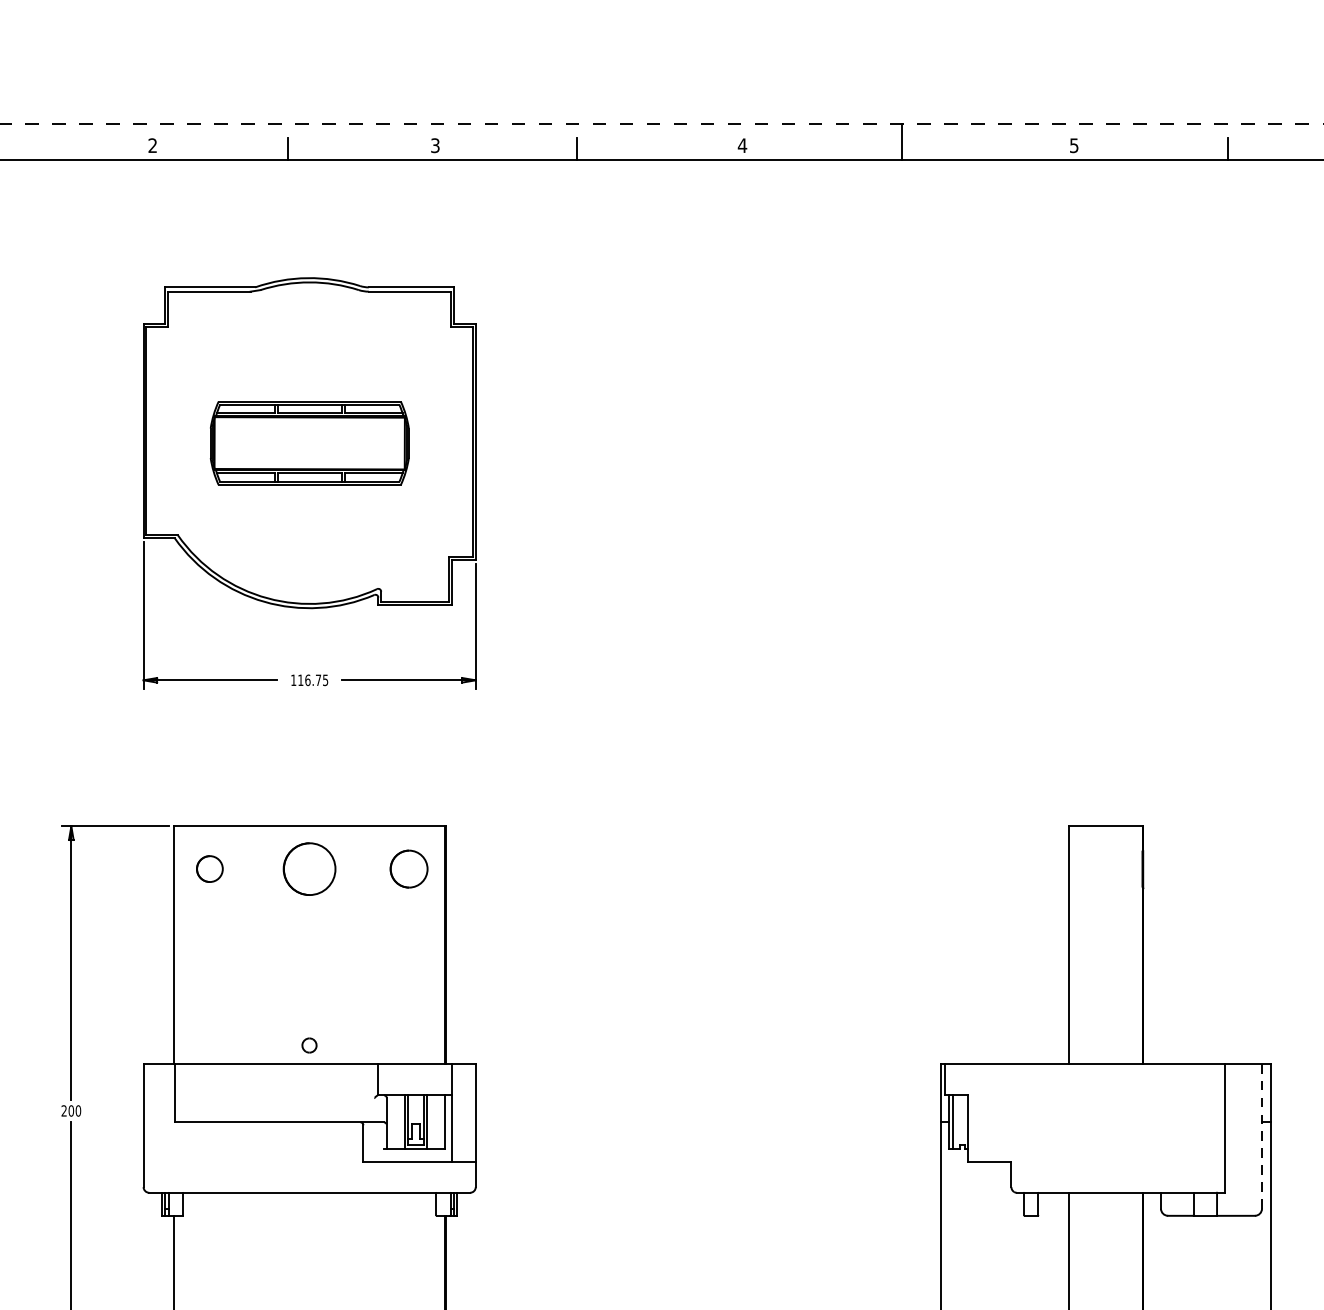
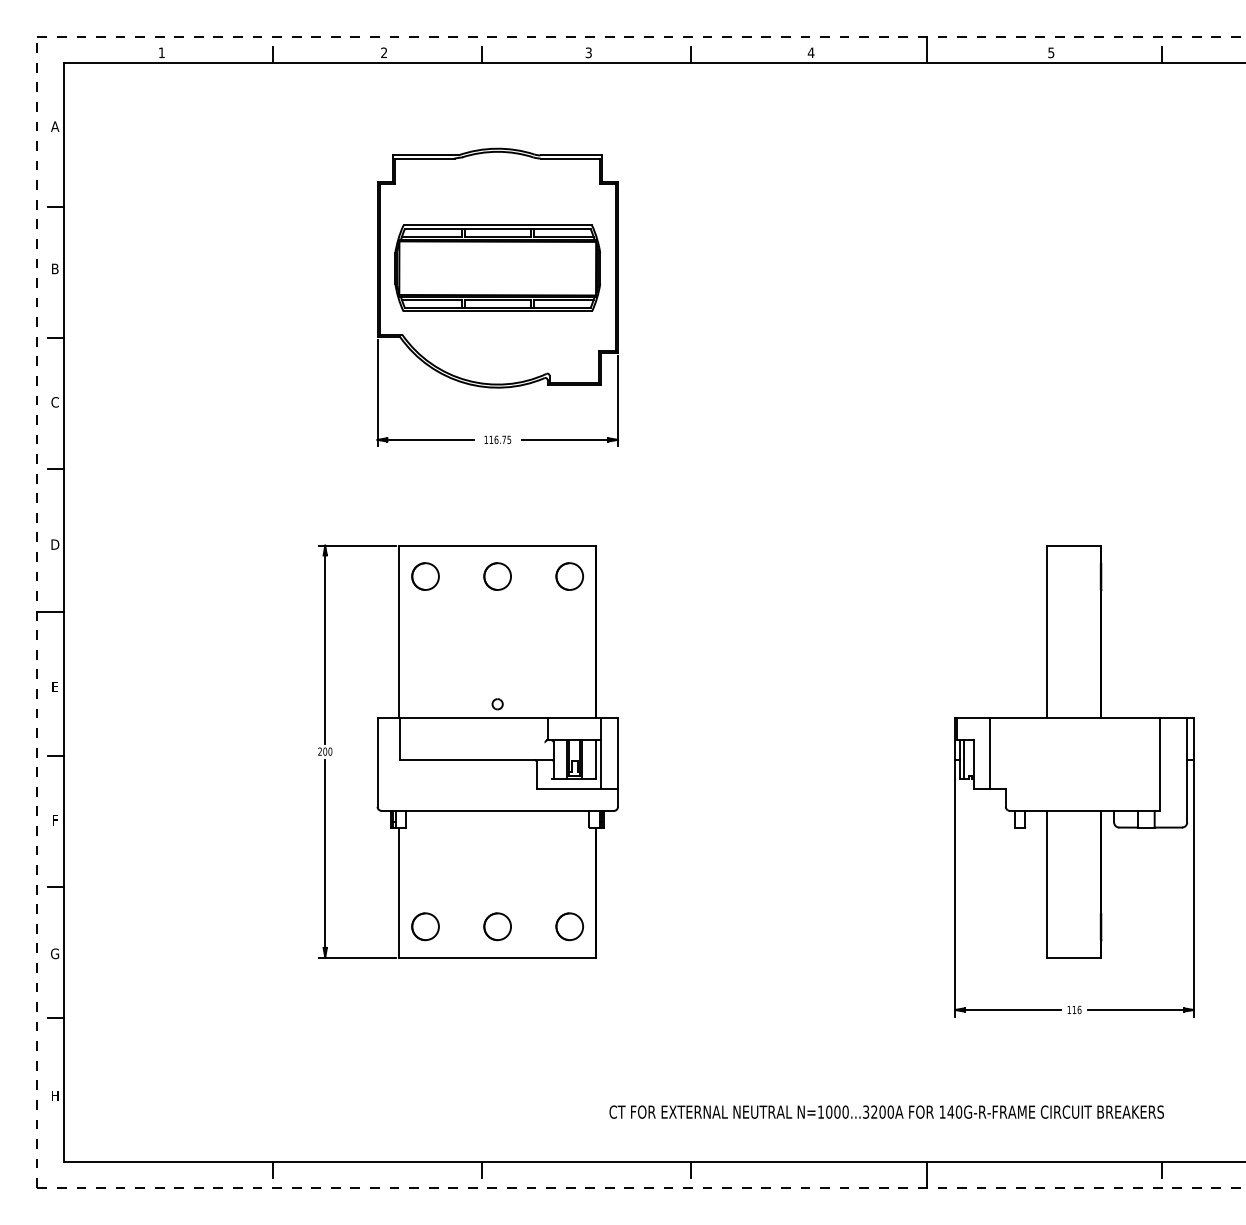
part: (309, 442) -> (497, 267), size x1.43
circle: (209, 869) -> (425, 576), size x1.43
circle: (309, 869) -> (497, 576), size x0.71
line: (988, 1112) -> (989, 752), added
line: (1262, 1135) -> (1187, 769), dashed -> solid

